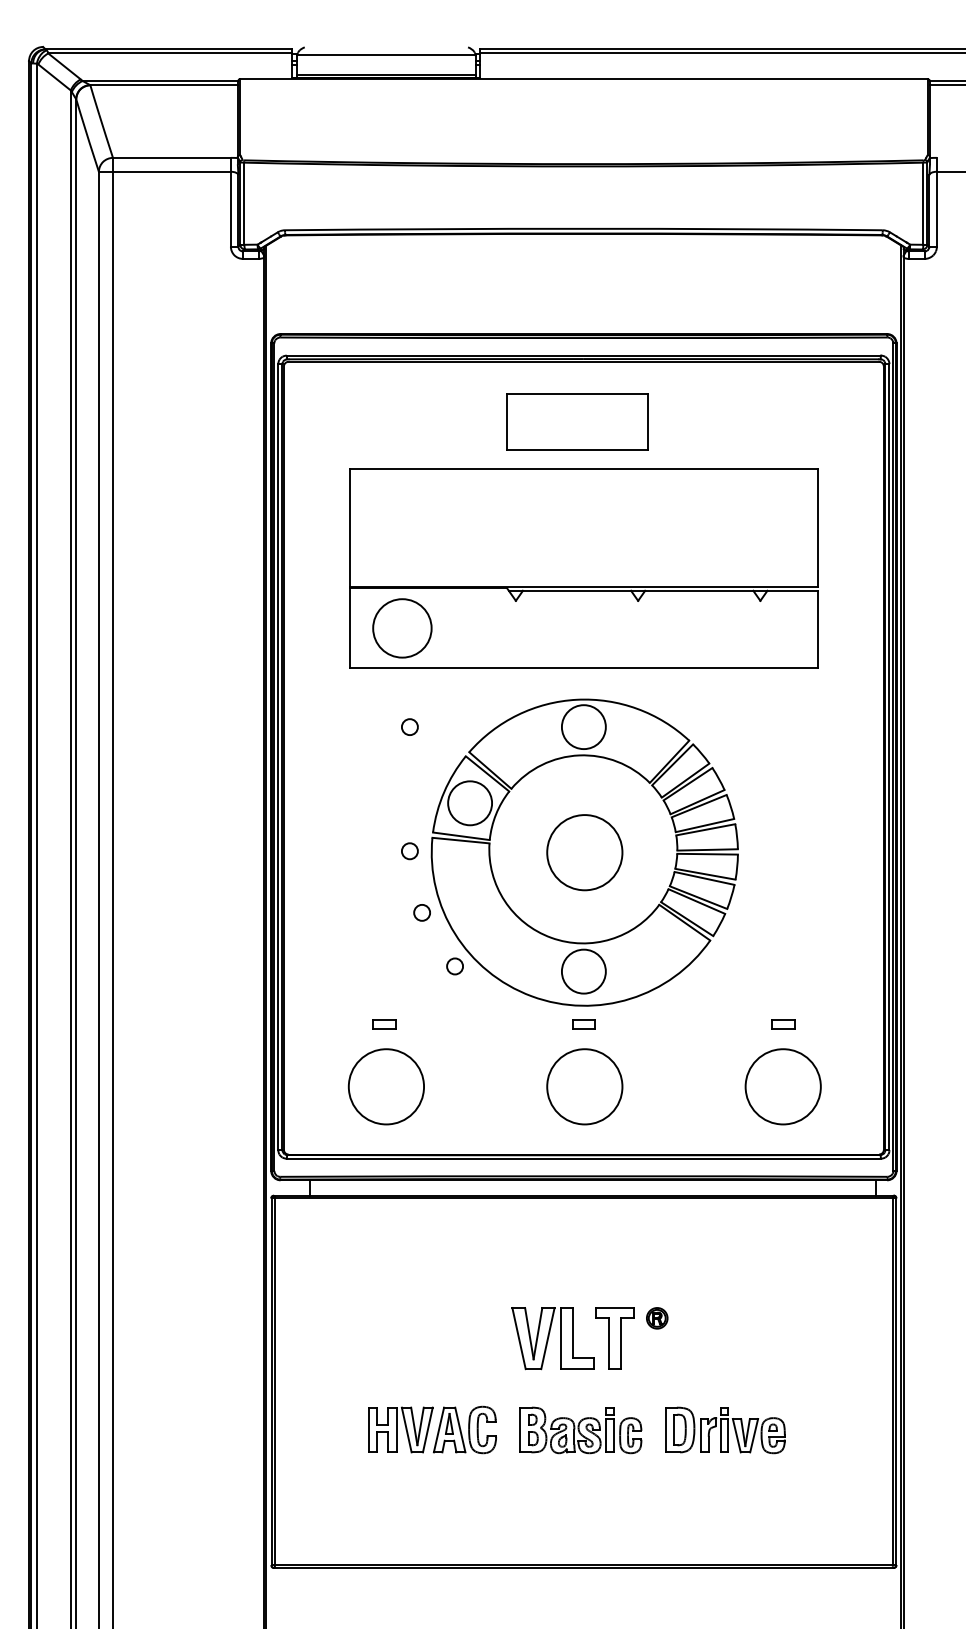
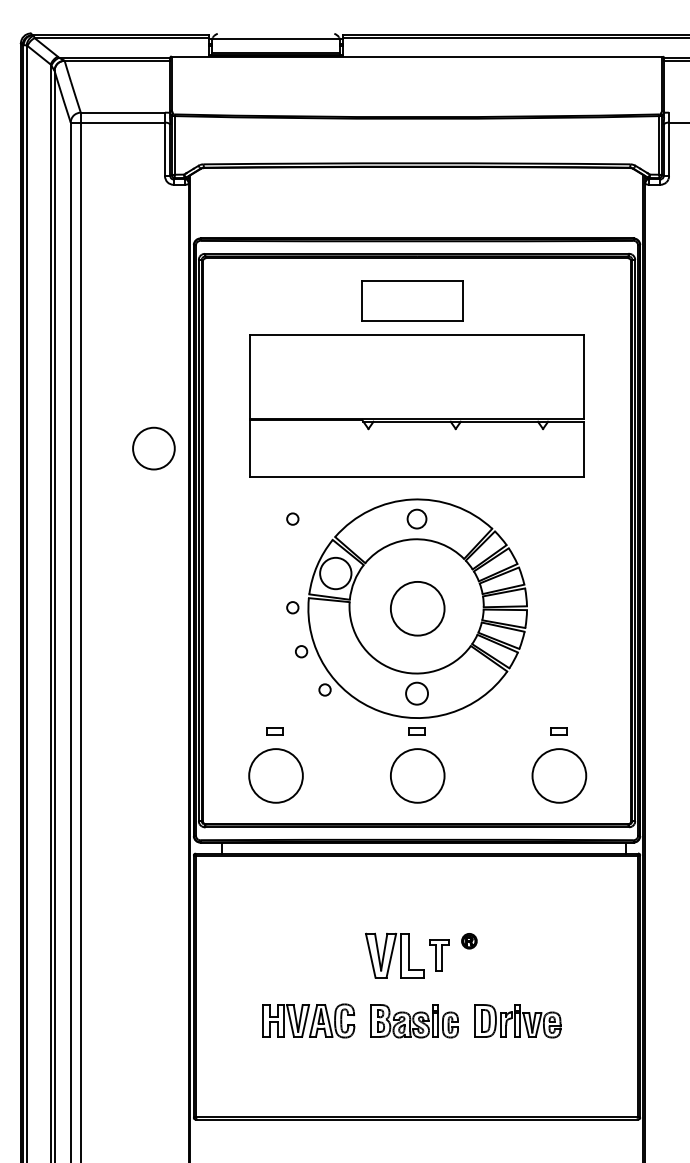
circle: (402, 628) -> (154, 448), moved
circle: (583, 727) -> (416, 519), size x0.6
circle: (583, 971) -> (416, 693), size x0.7
part: (614, 1338) -> (438, 955), size x0.7

